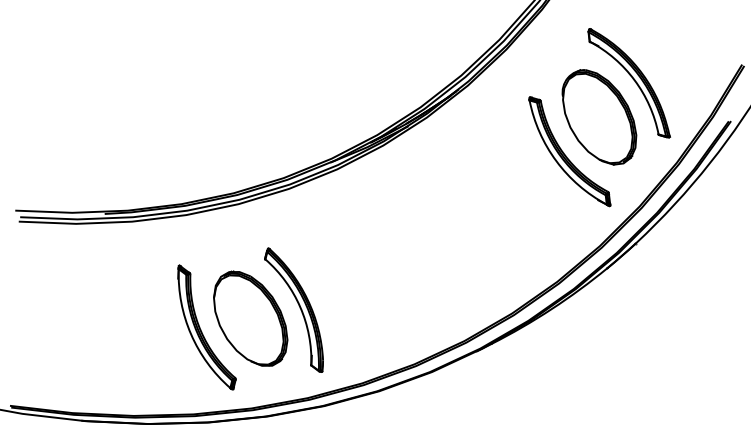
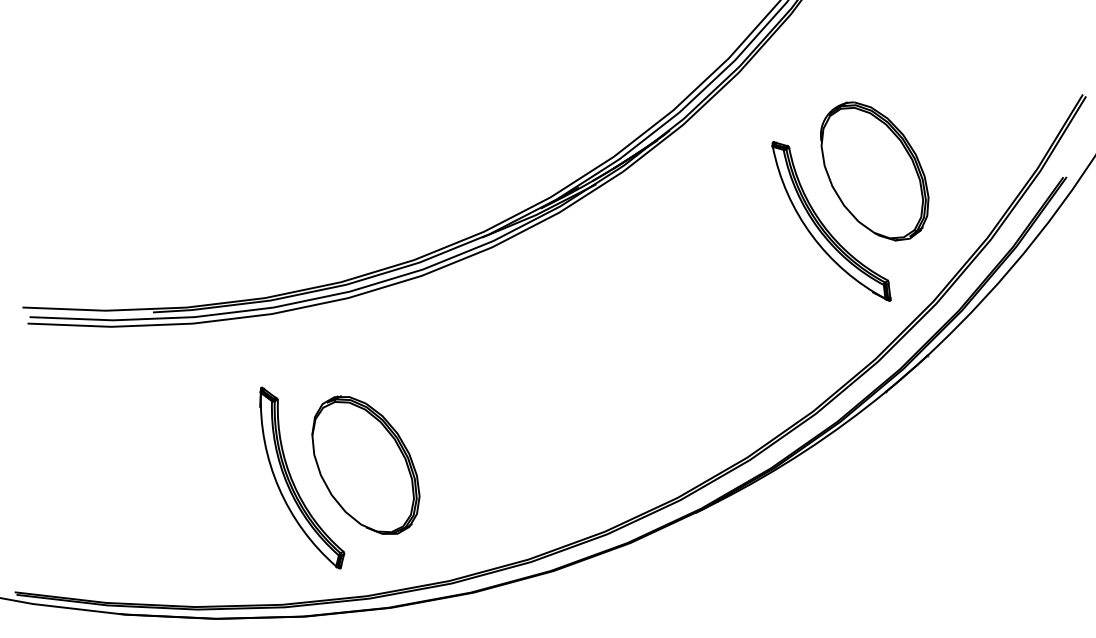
part: (629, 83) -> (918, 122), removed
part: (299, 308) -> (437, 450), removed

